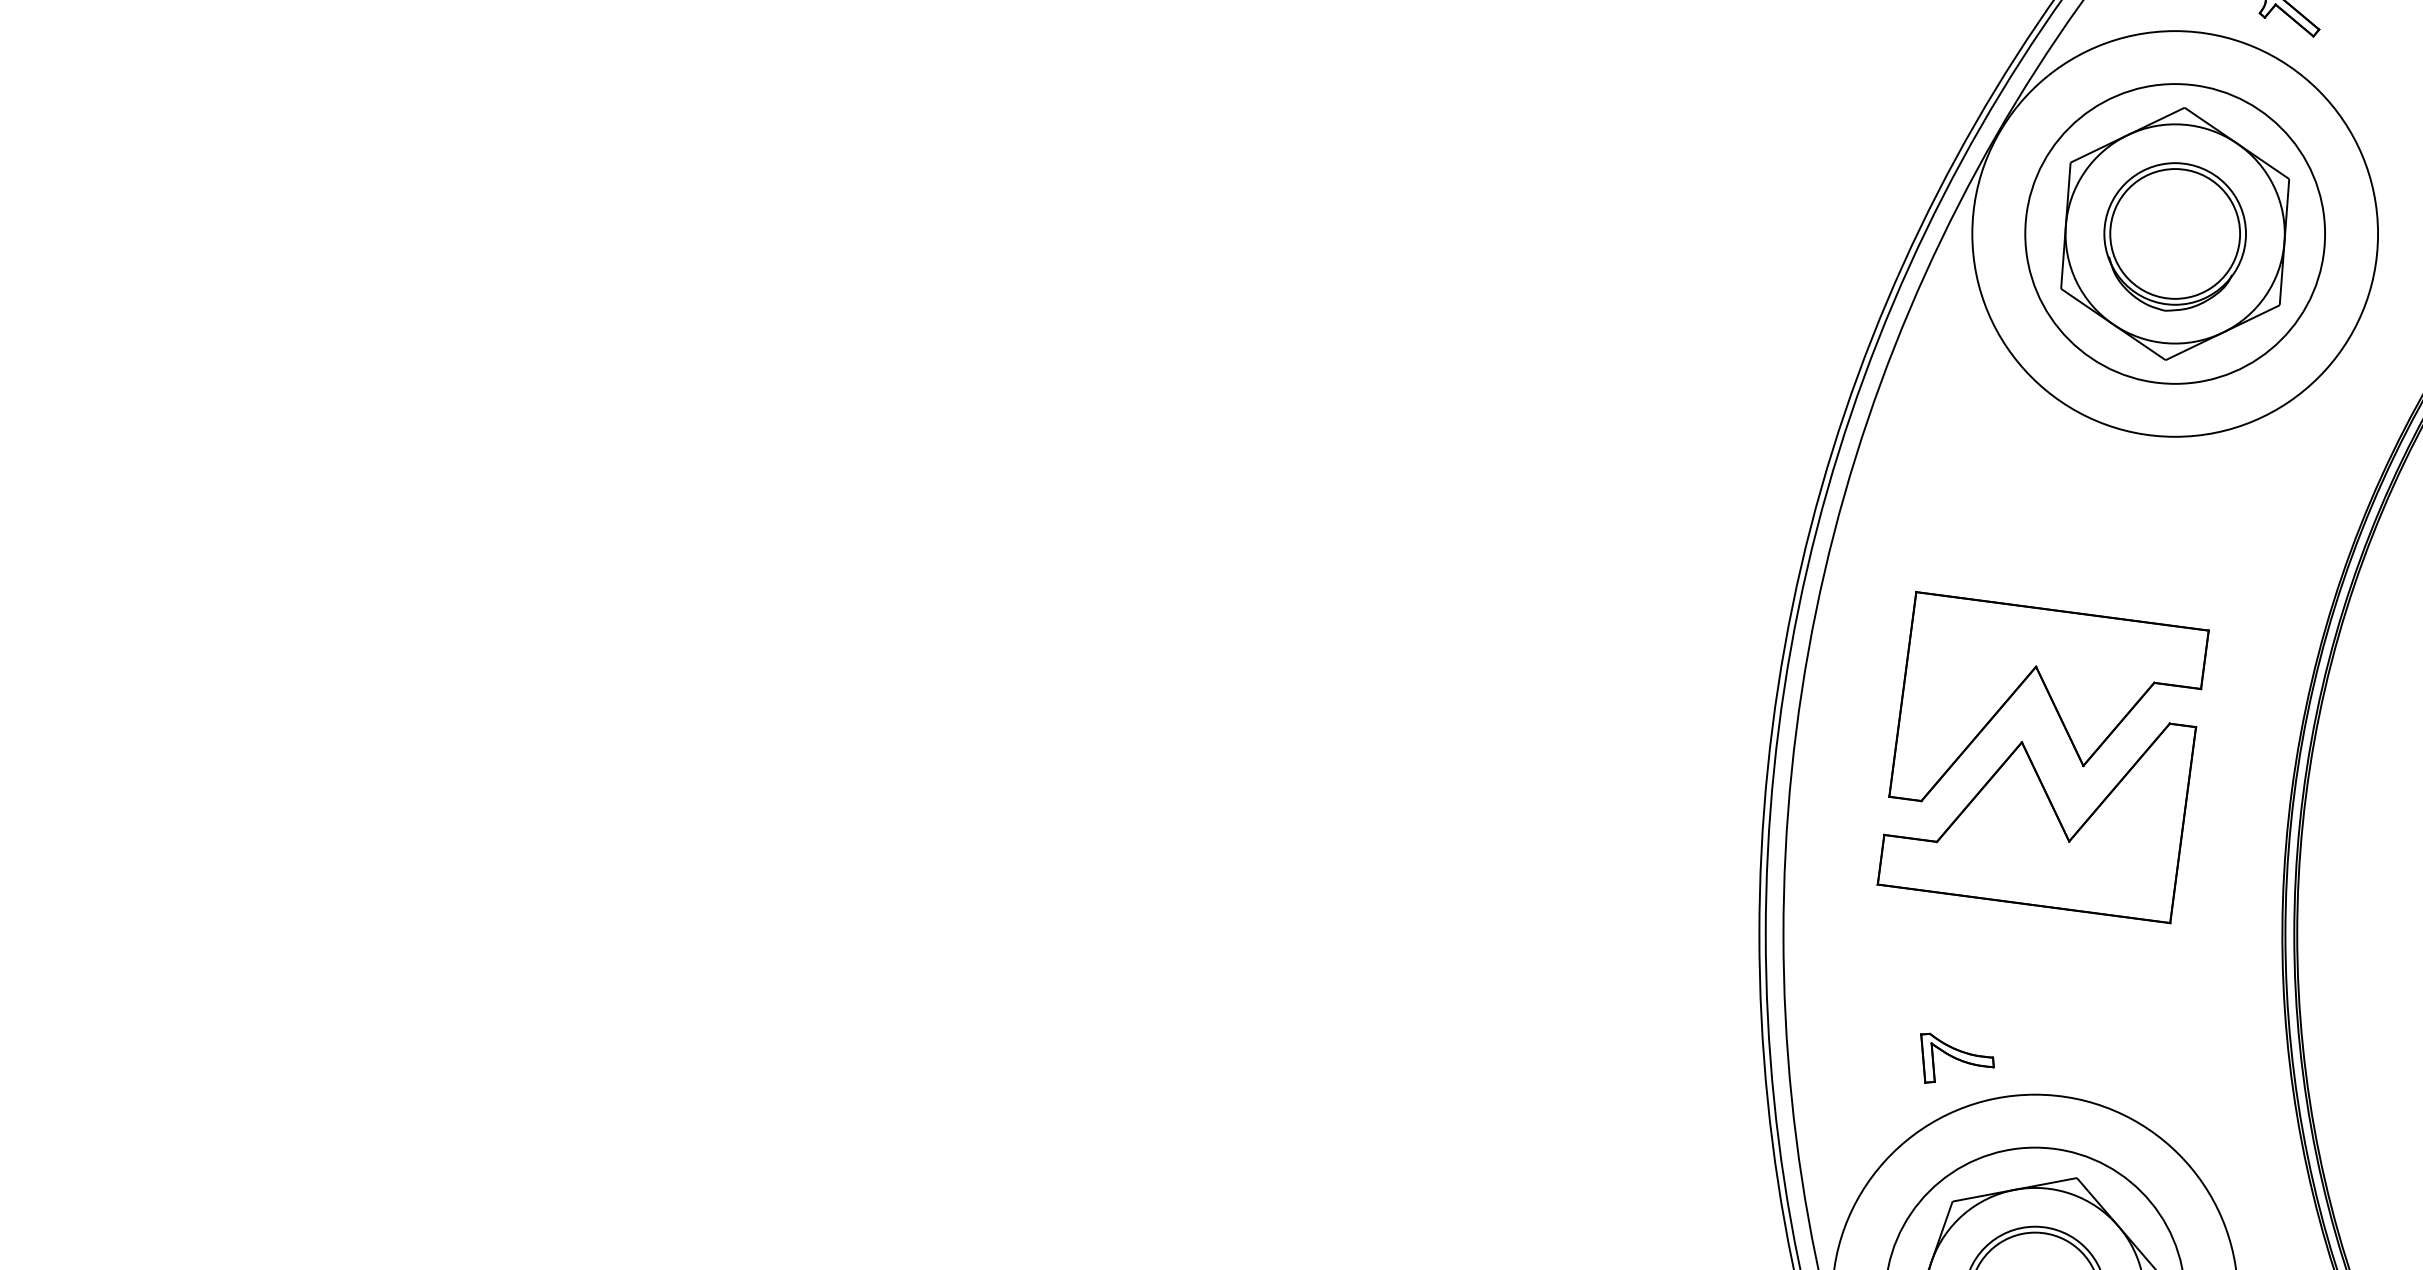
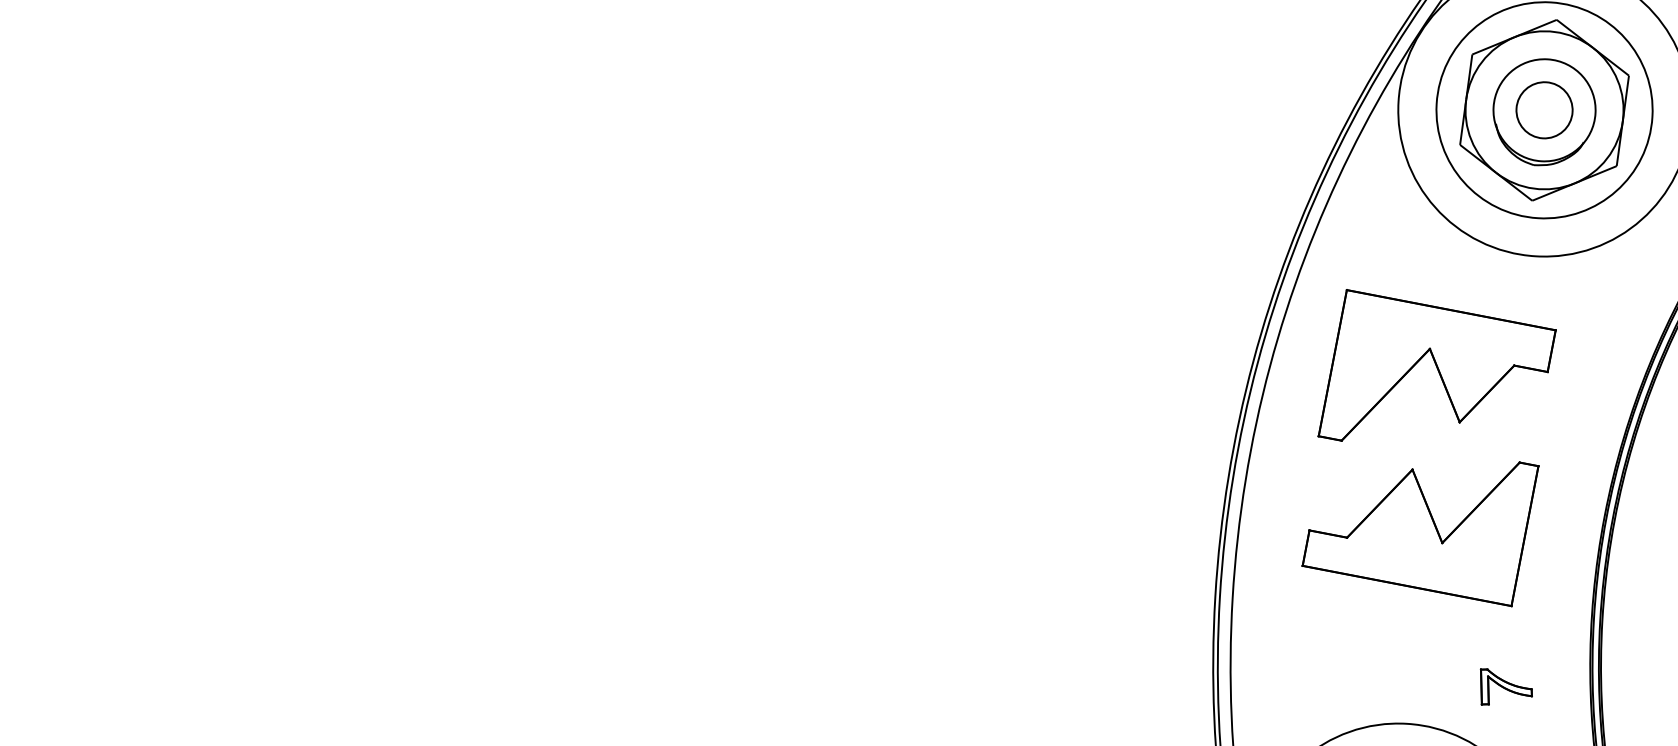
circle: (2175, 233) -> (1544, 110), size x0.6
part: (2048, 696) -> (1437, 370), moved
part: (1957, 1057) -> (1506, 687), moved

